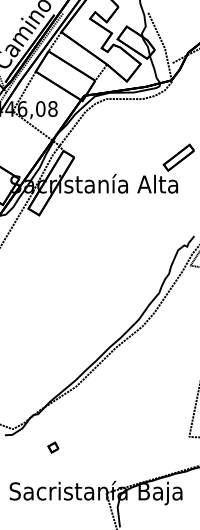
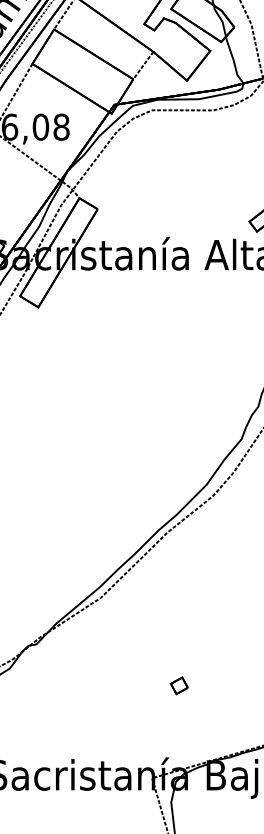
part: (53, 447) -> (179, 685), moved

